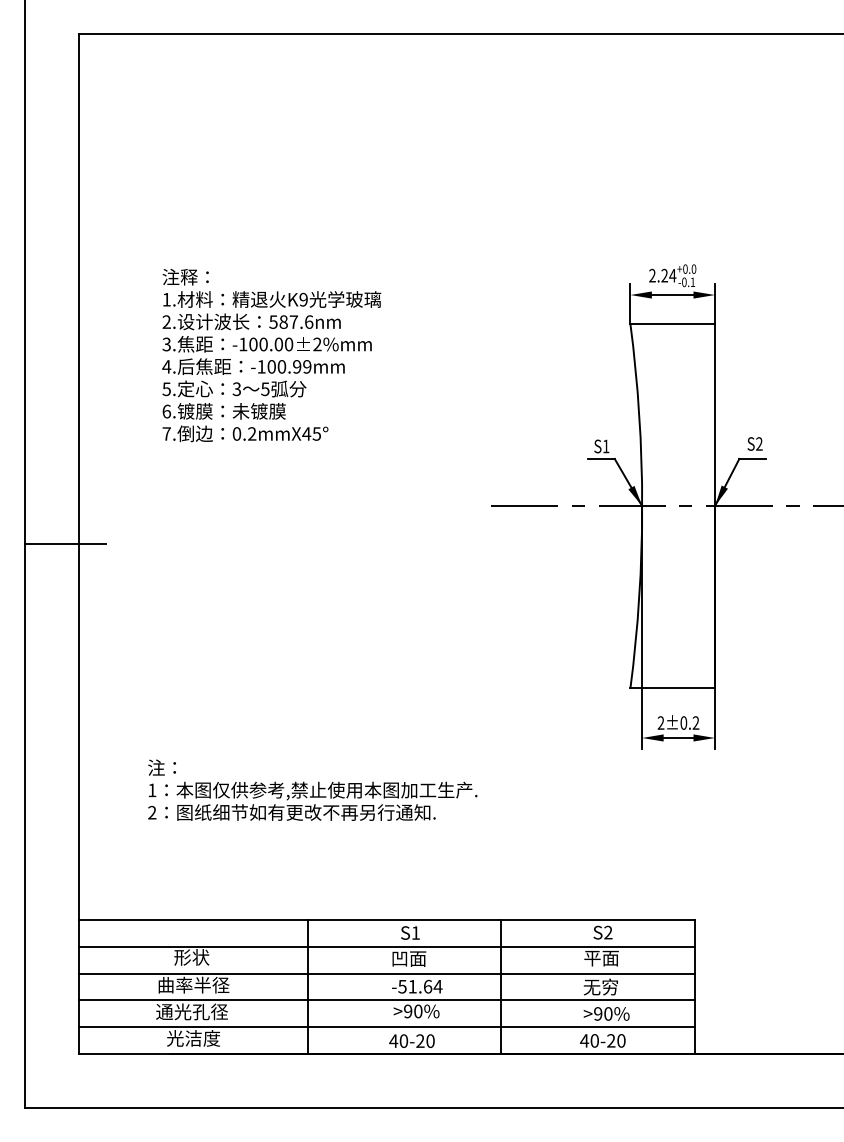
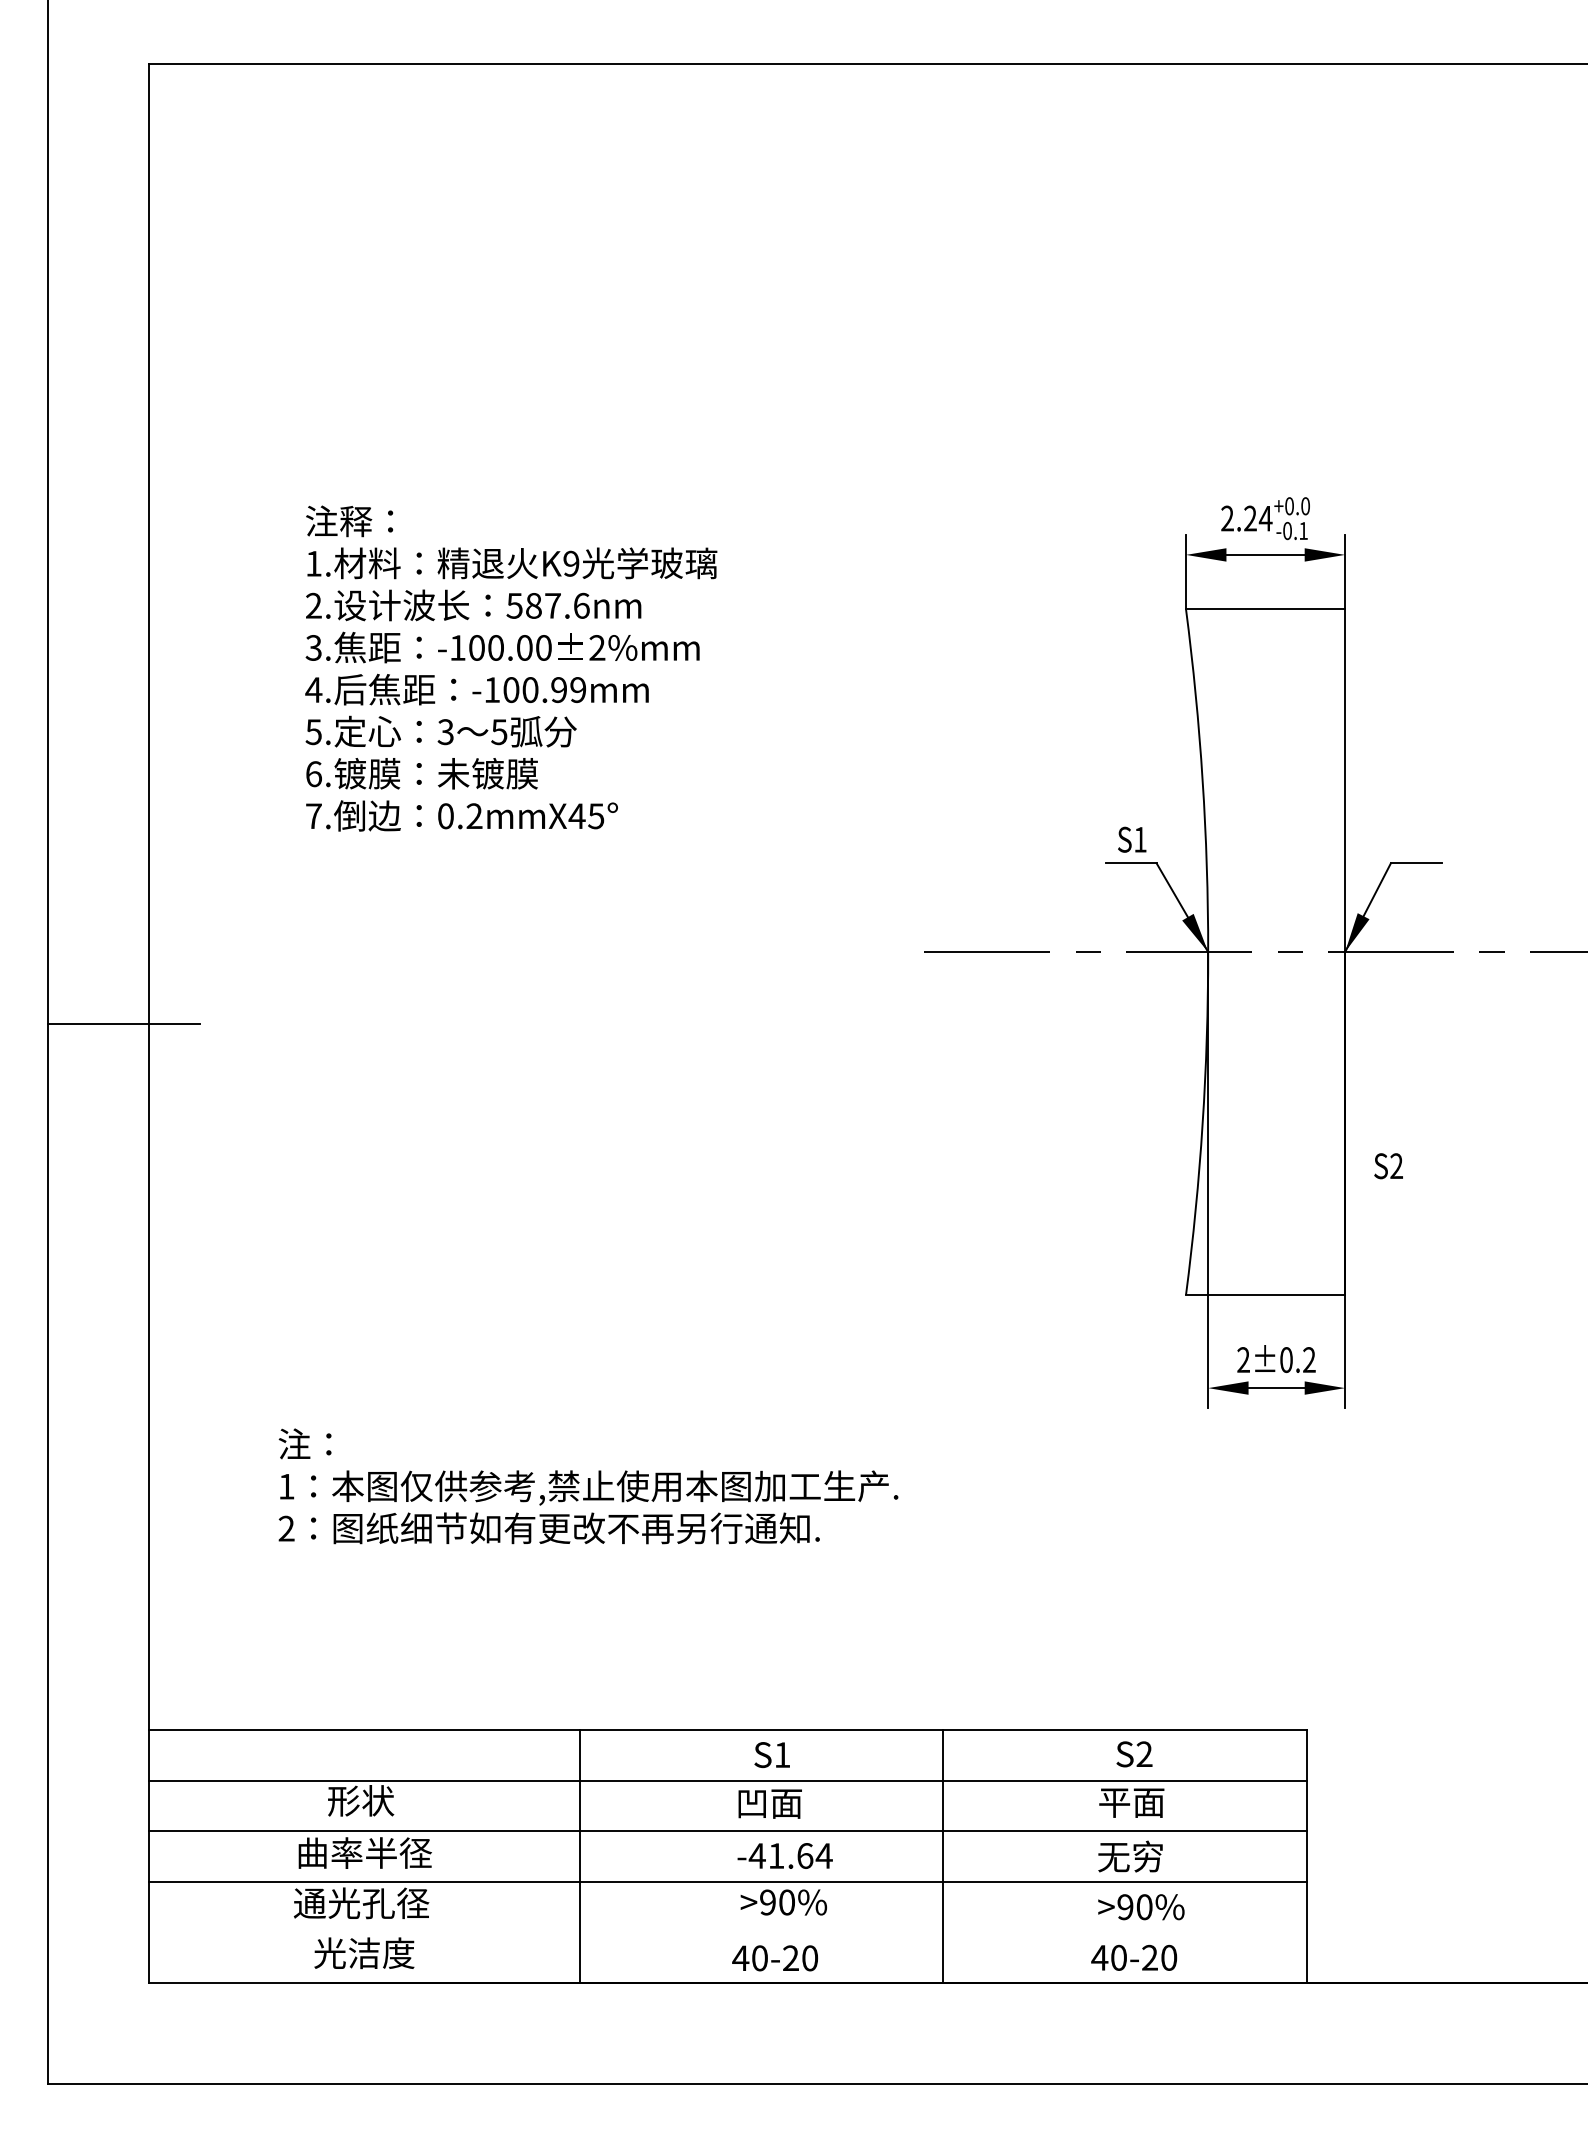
text: (754, 443) -> (1387, 1165), moved
text: (402, 986) -> (757, 1855), -51.64 -> -41.64
line: (386, 1027) -> (727, 1932), removed

